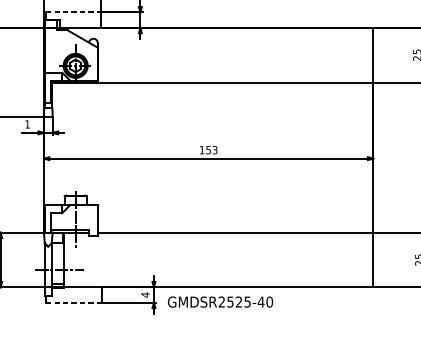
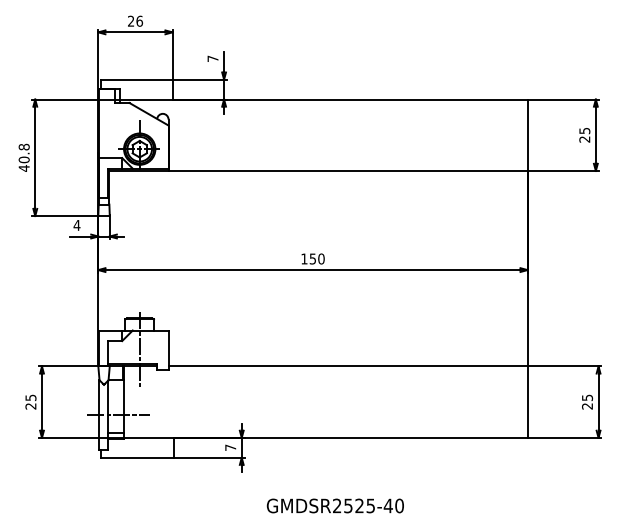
line: (73, 12) -> (136, 79), dashed -> solid
text: (27, 124) -> (76, 225), 1 -> 4
text: (215, 149) -> (321, 258), 153 -> 150
text: (145, 294) -> (230, 447), 4 -> 7
text: (219, 301) -> (334, 505), moved
line: (73, 302) -> (137, 457), dashed -> solid

